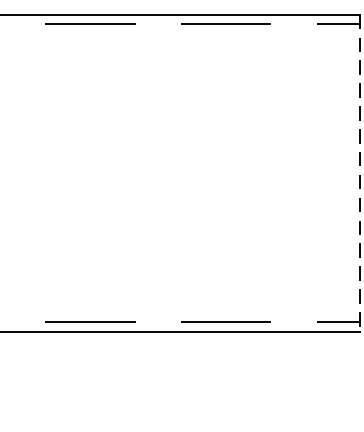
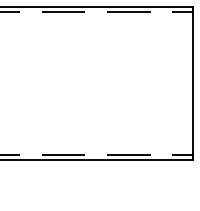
line: (358, 175) -> (192, 84), dashed -> solid

